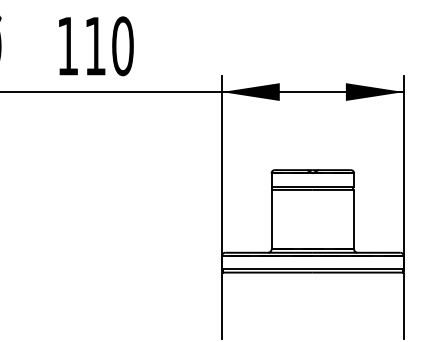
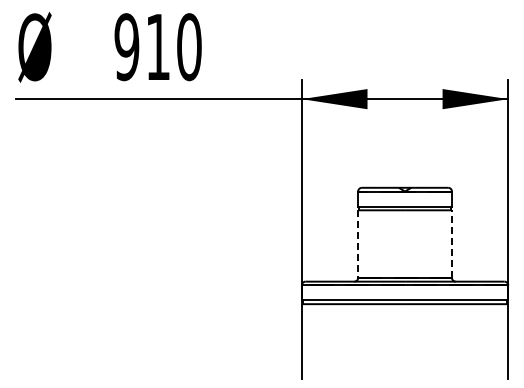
text: (67, 46) -> (126, 47), 110 -> 910
line: (271, 220) -> (358, 244), solid -> dashed
line: (353, 220) -> (451, 244), solid -> dashed

